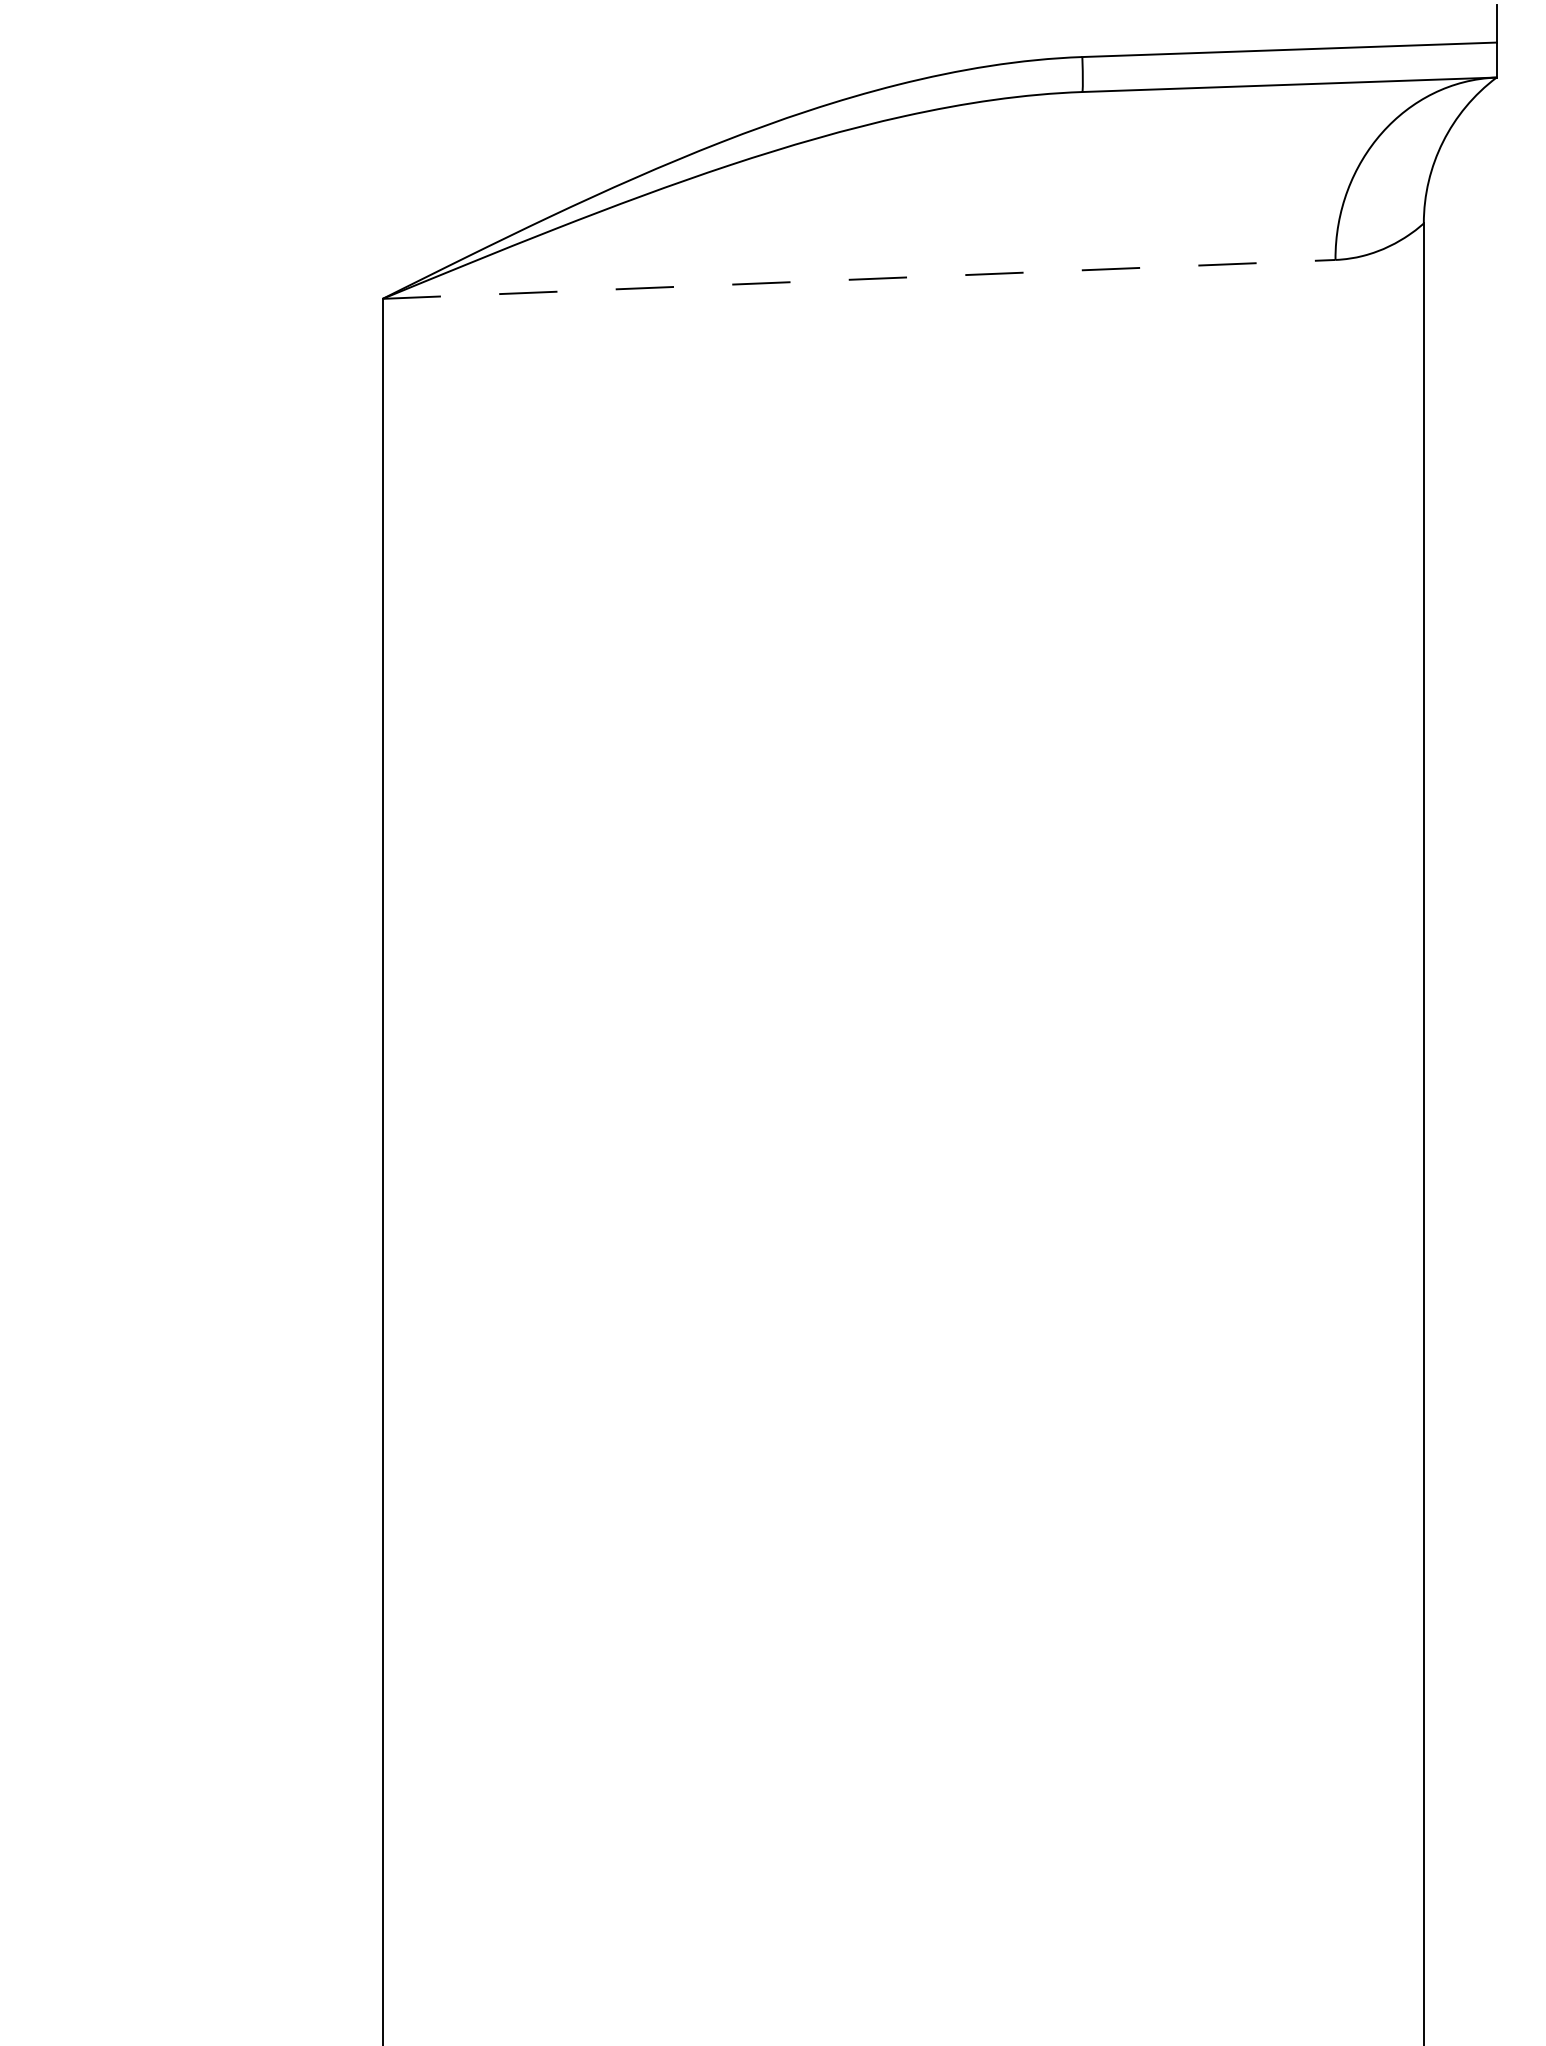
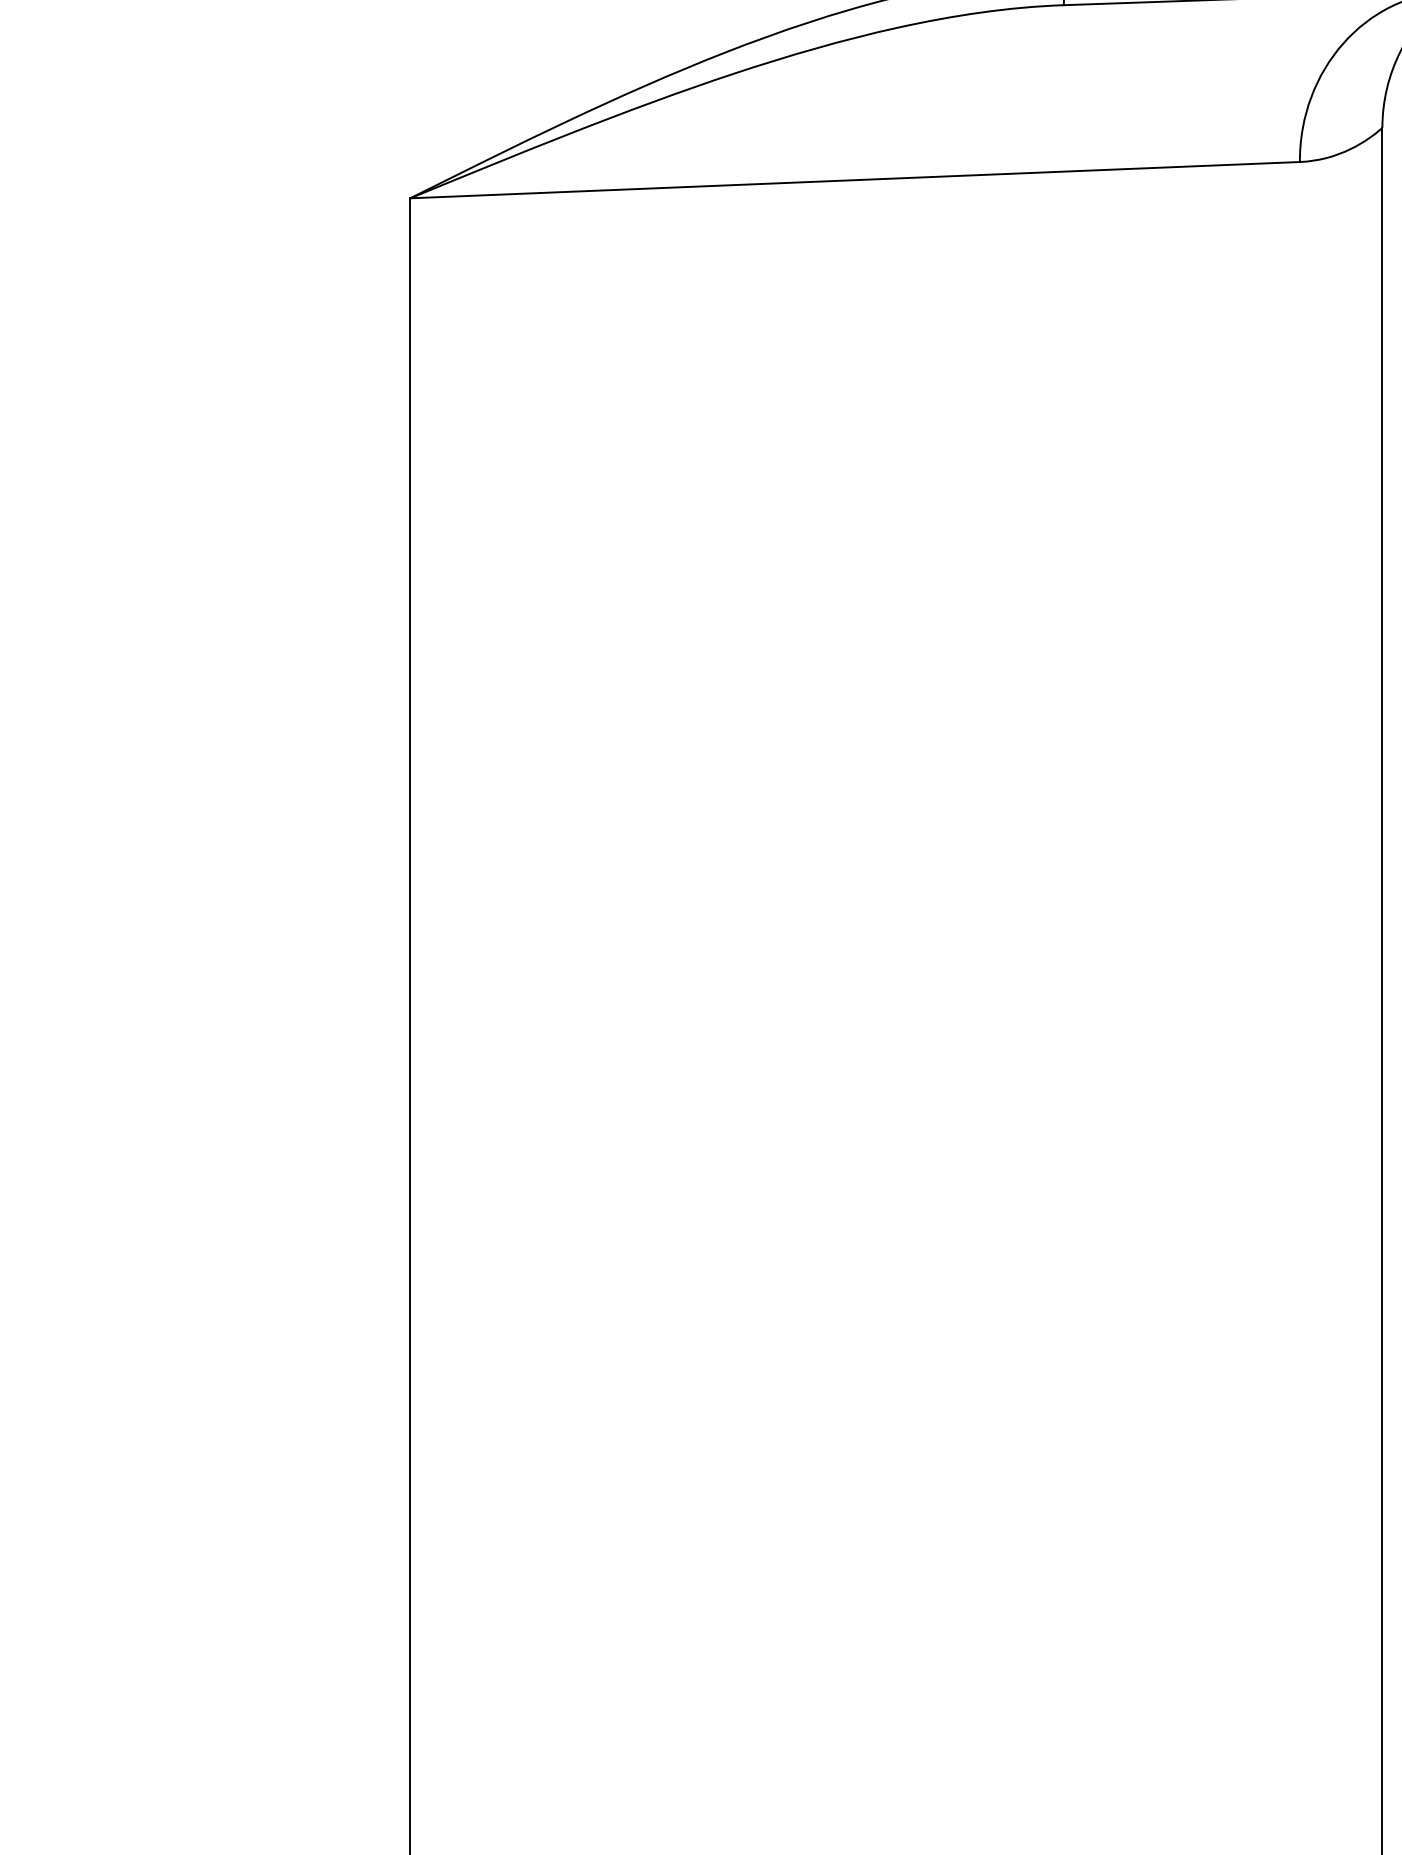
line: (859, 279) -> (855, 180), dashed -> solid

